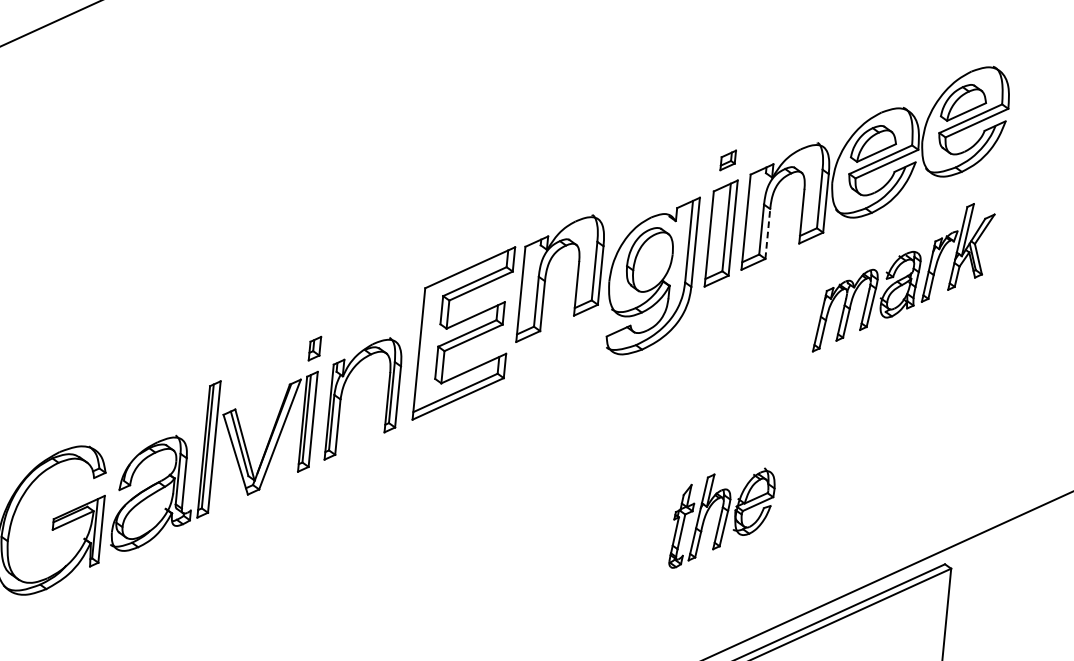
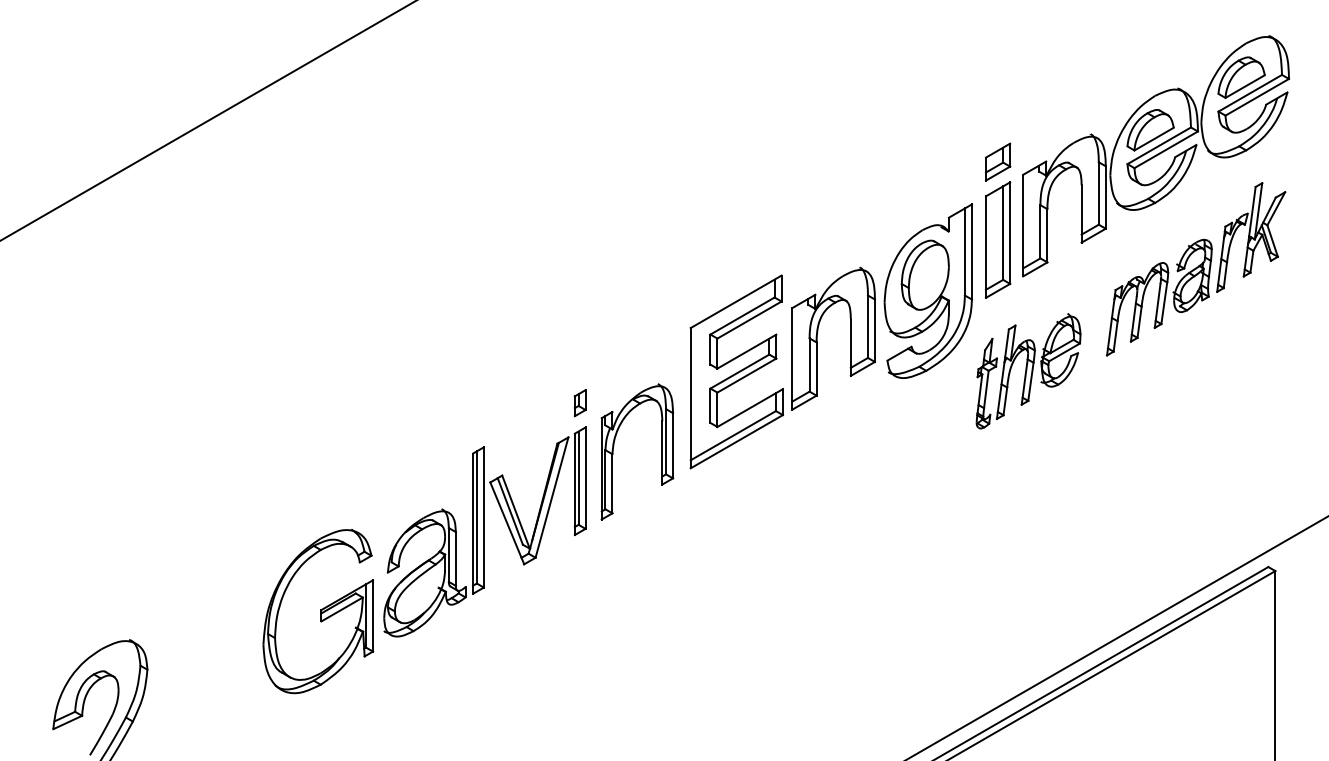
part: (727, 159) -> (997, 161), size x1.67
line: (767, 233) -> (1047, 235), dashed -> solid
part: (546, 277) -> (817, 338), moved
part: (722, 518) -> (1028, 371), moved

